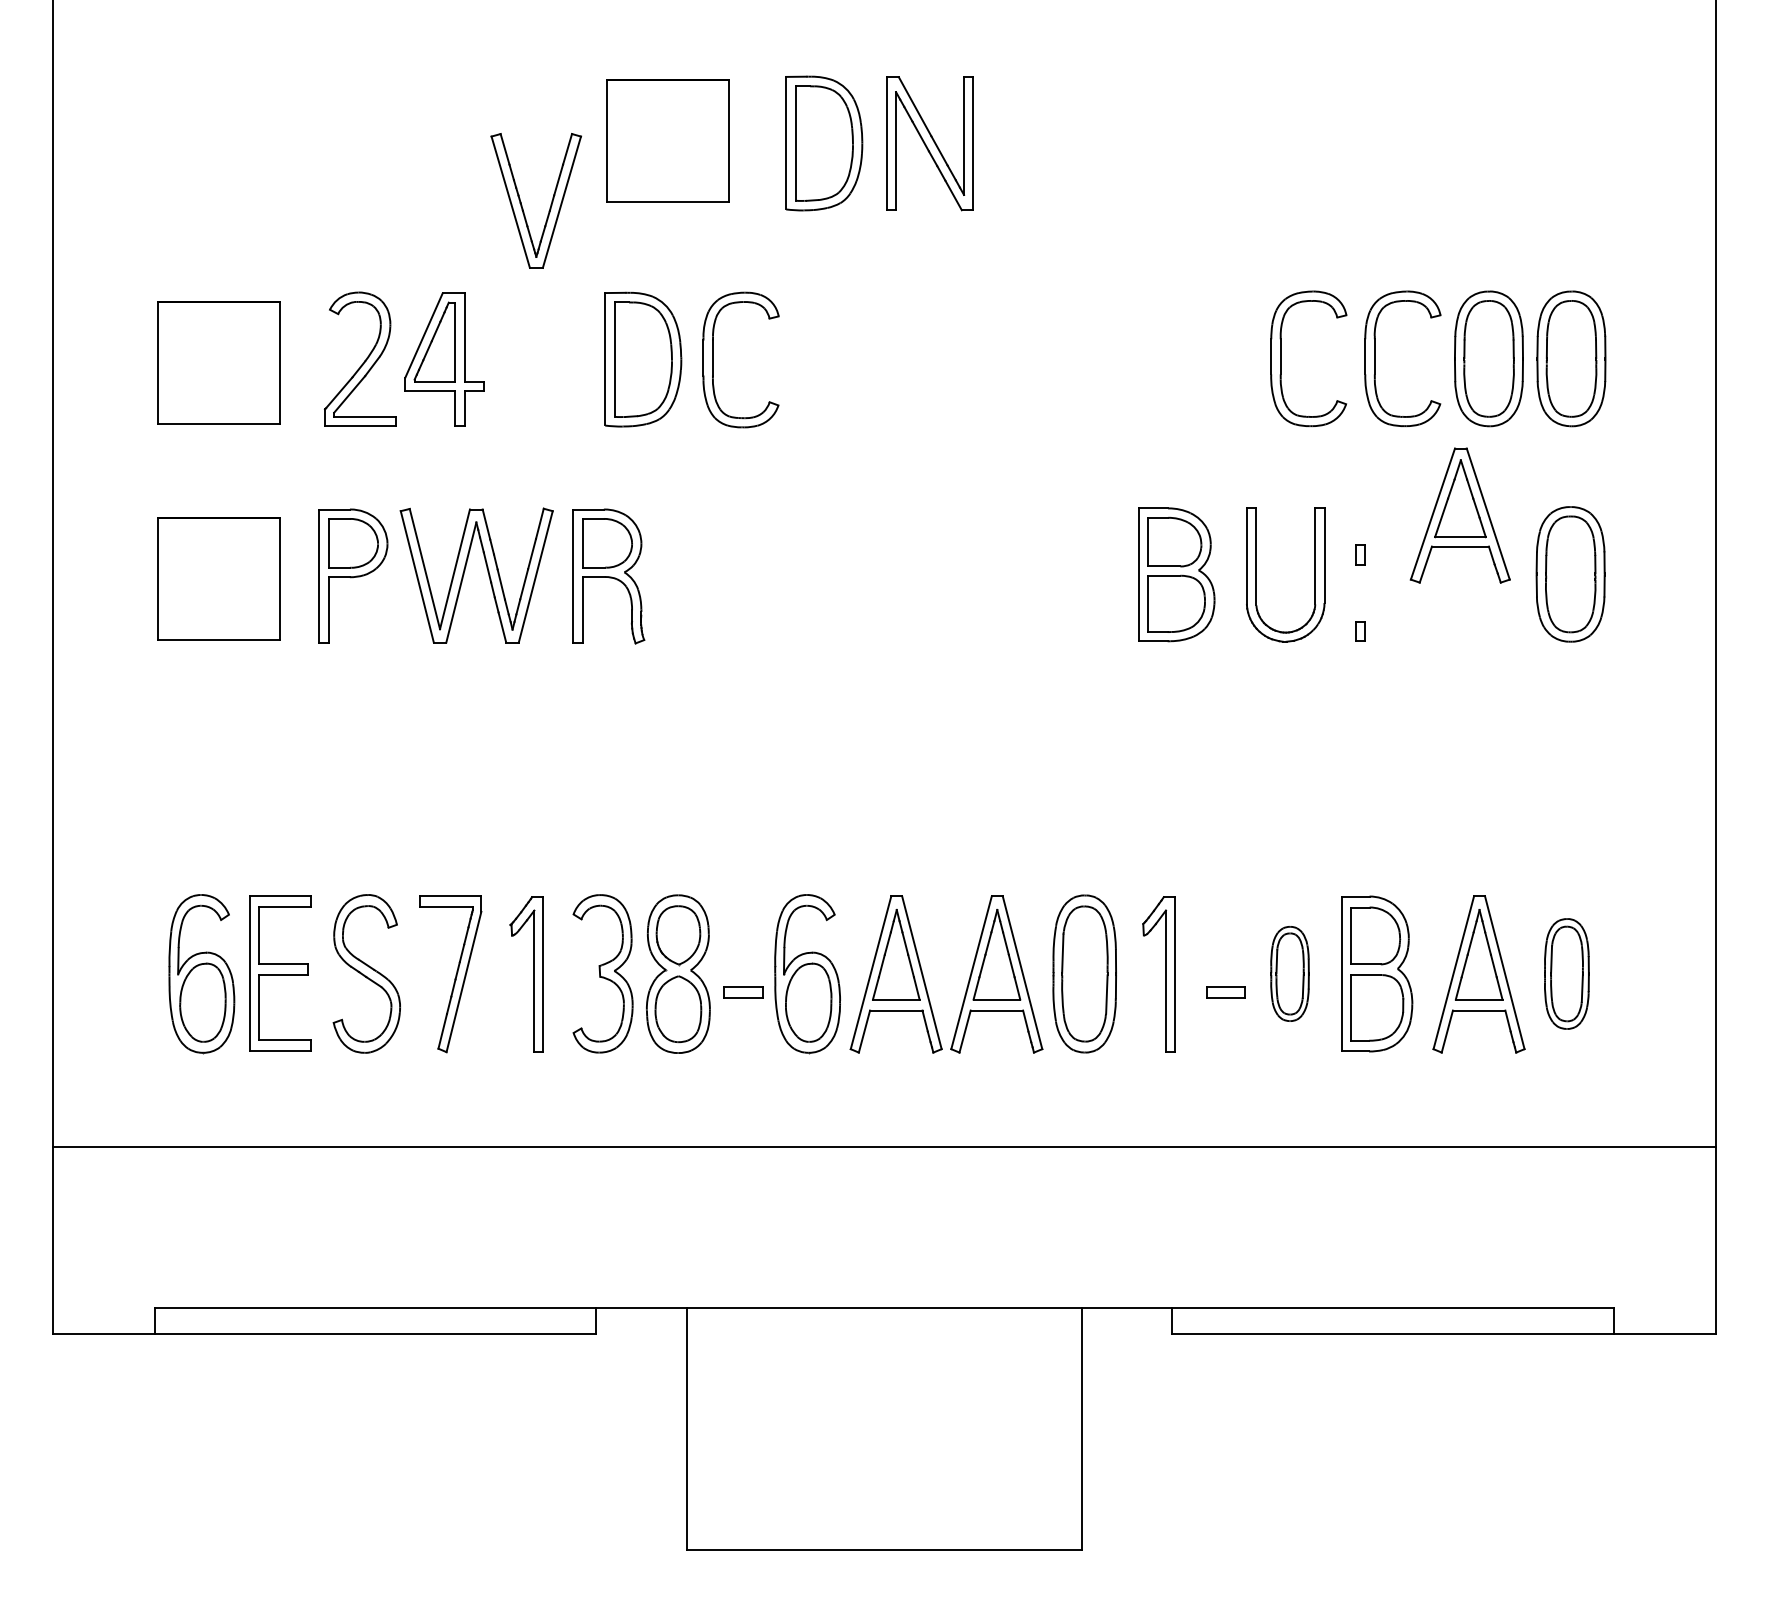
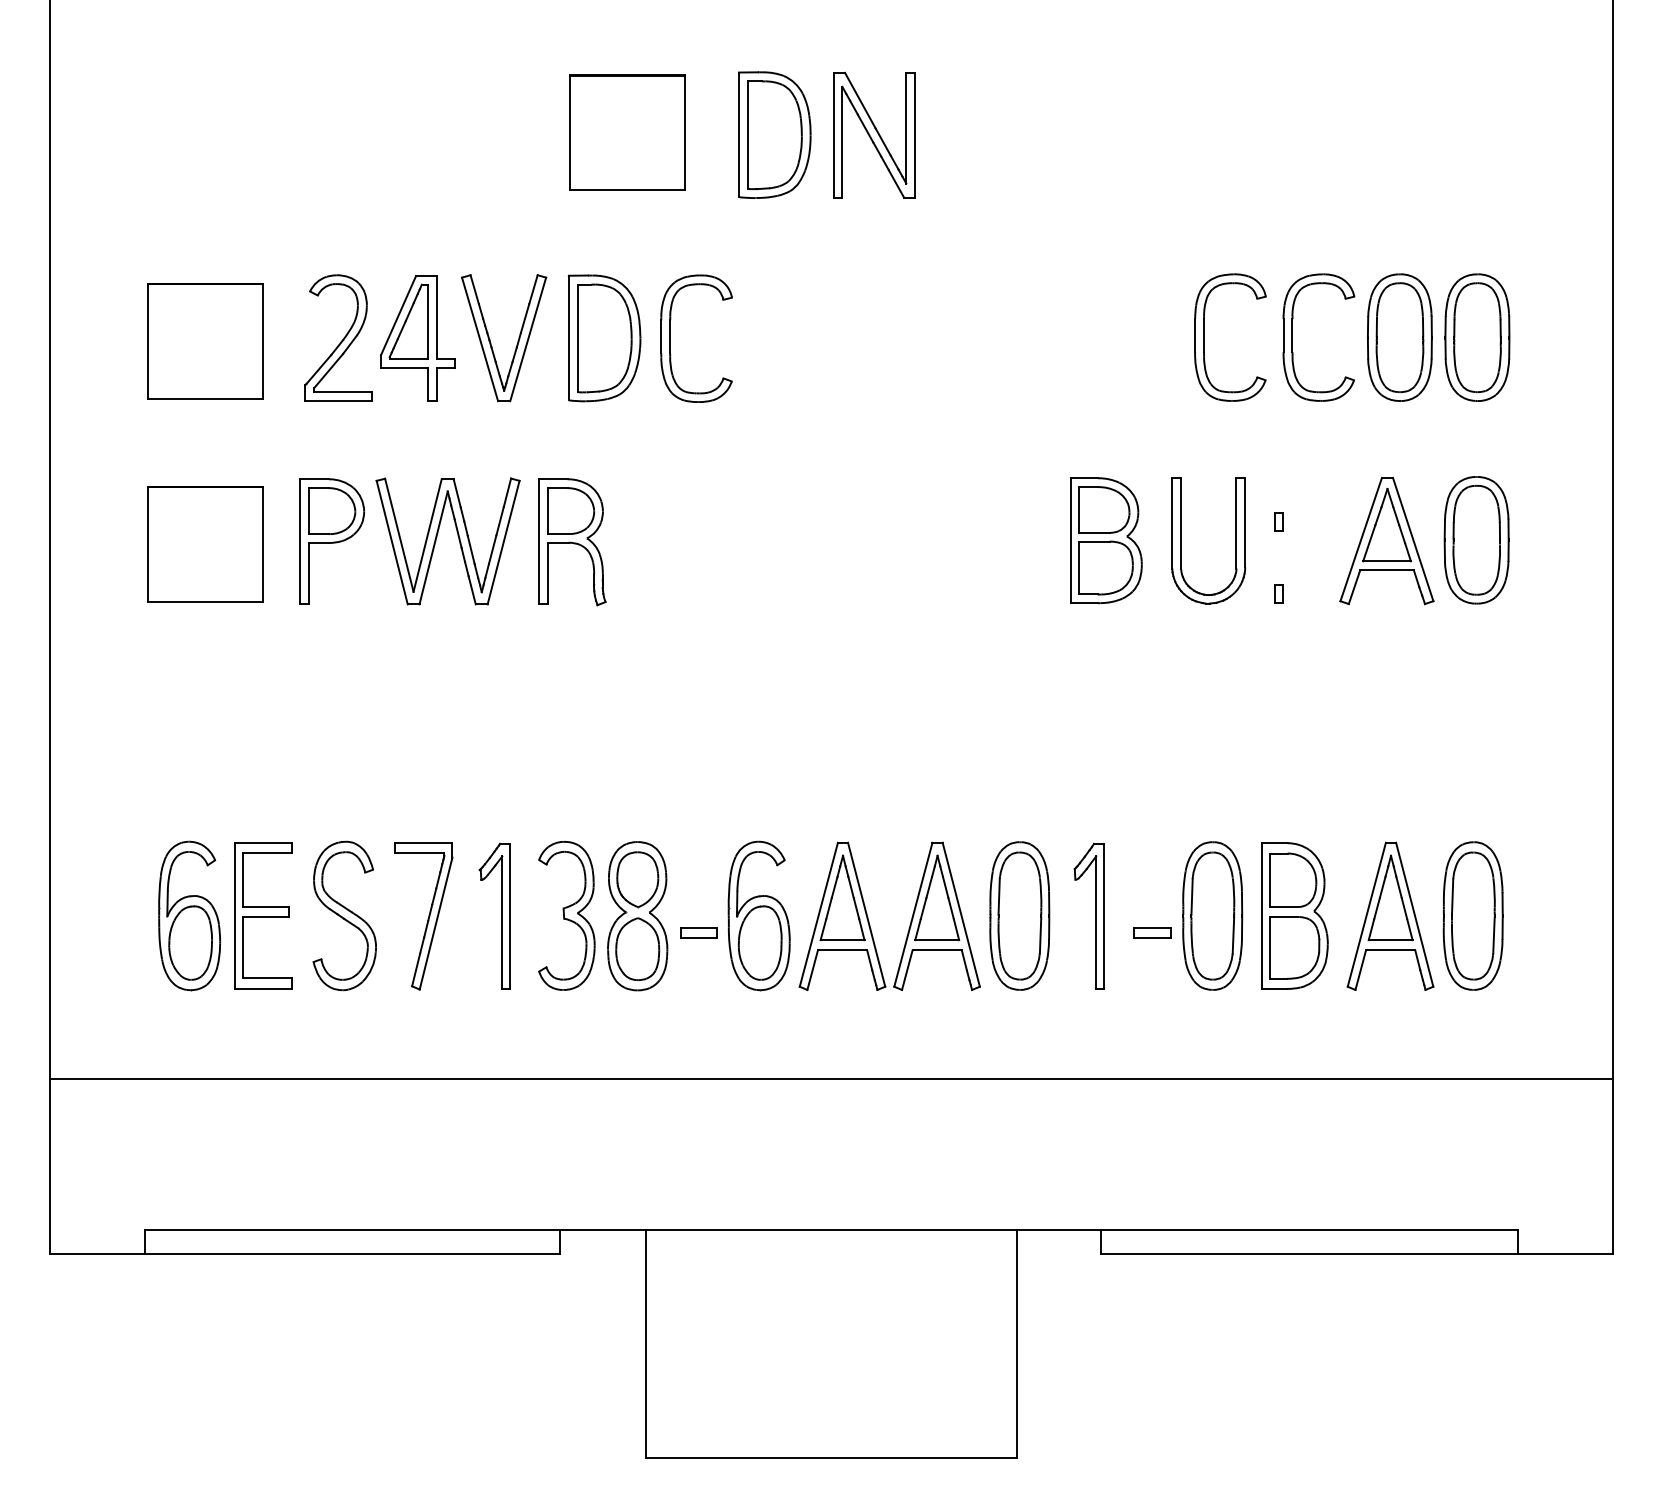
part: (550, 203) -> (517, 340), moved
part: (1459, 515) -> (1386, 540), moved
part: (1289, 973) -> (1212, 915), size x1.67
part: (1566, 973) -> (1472, 915), size x1.43

